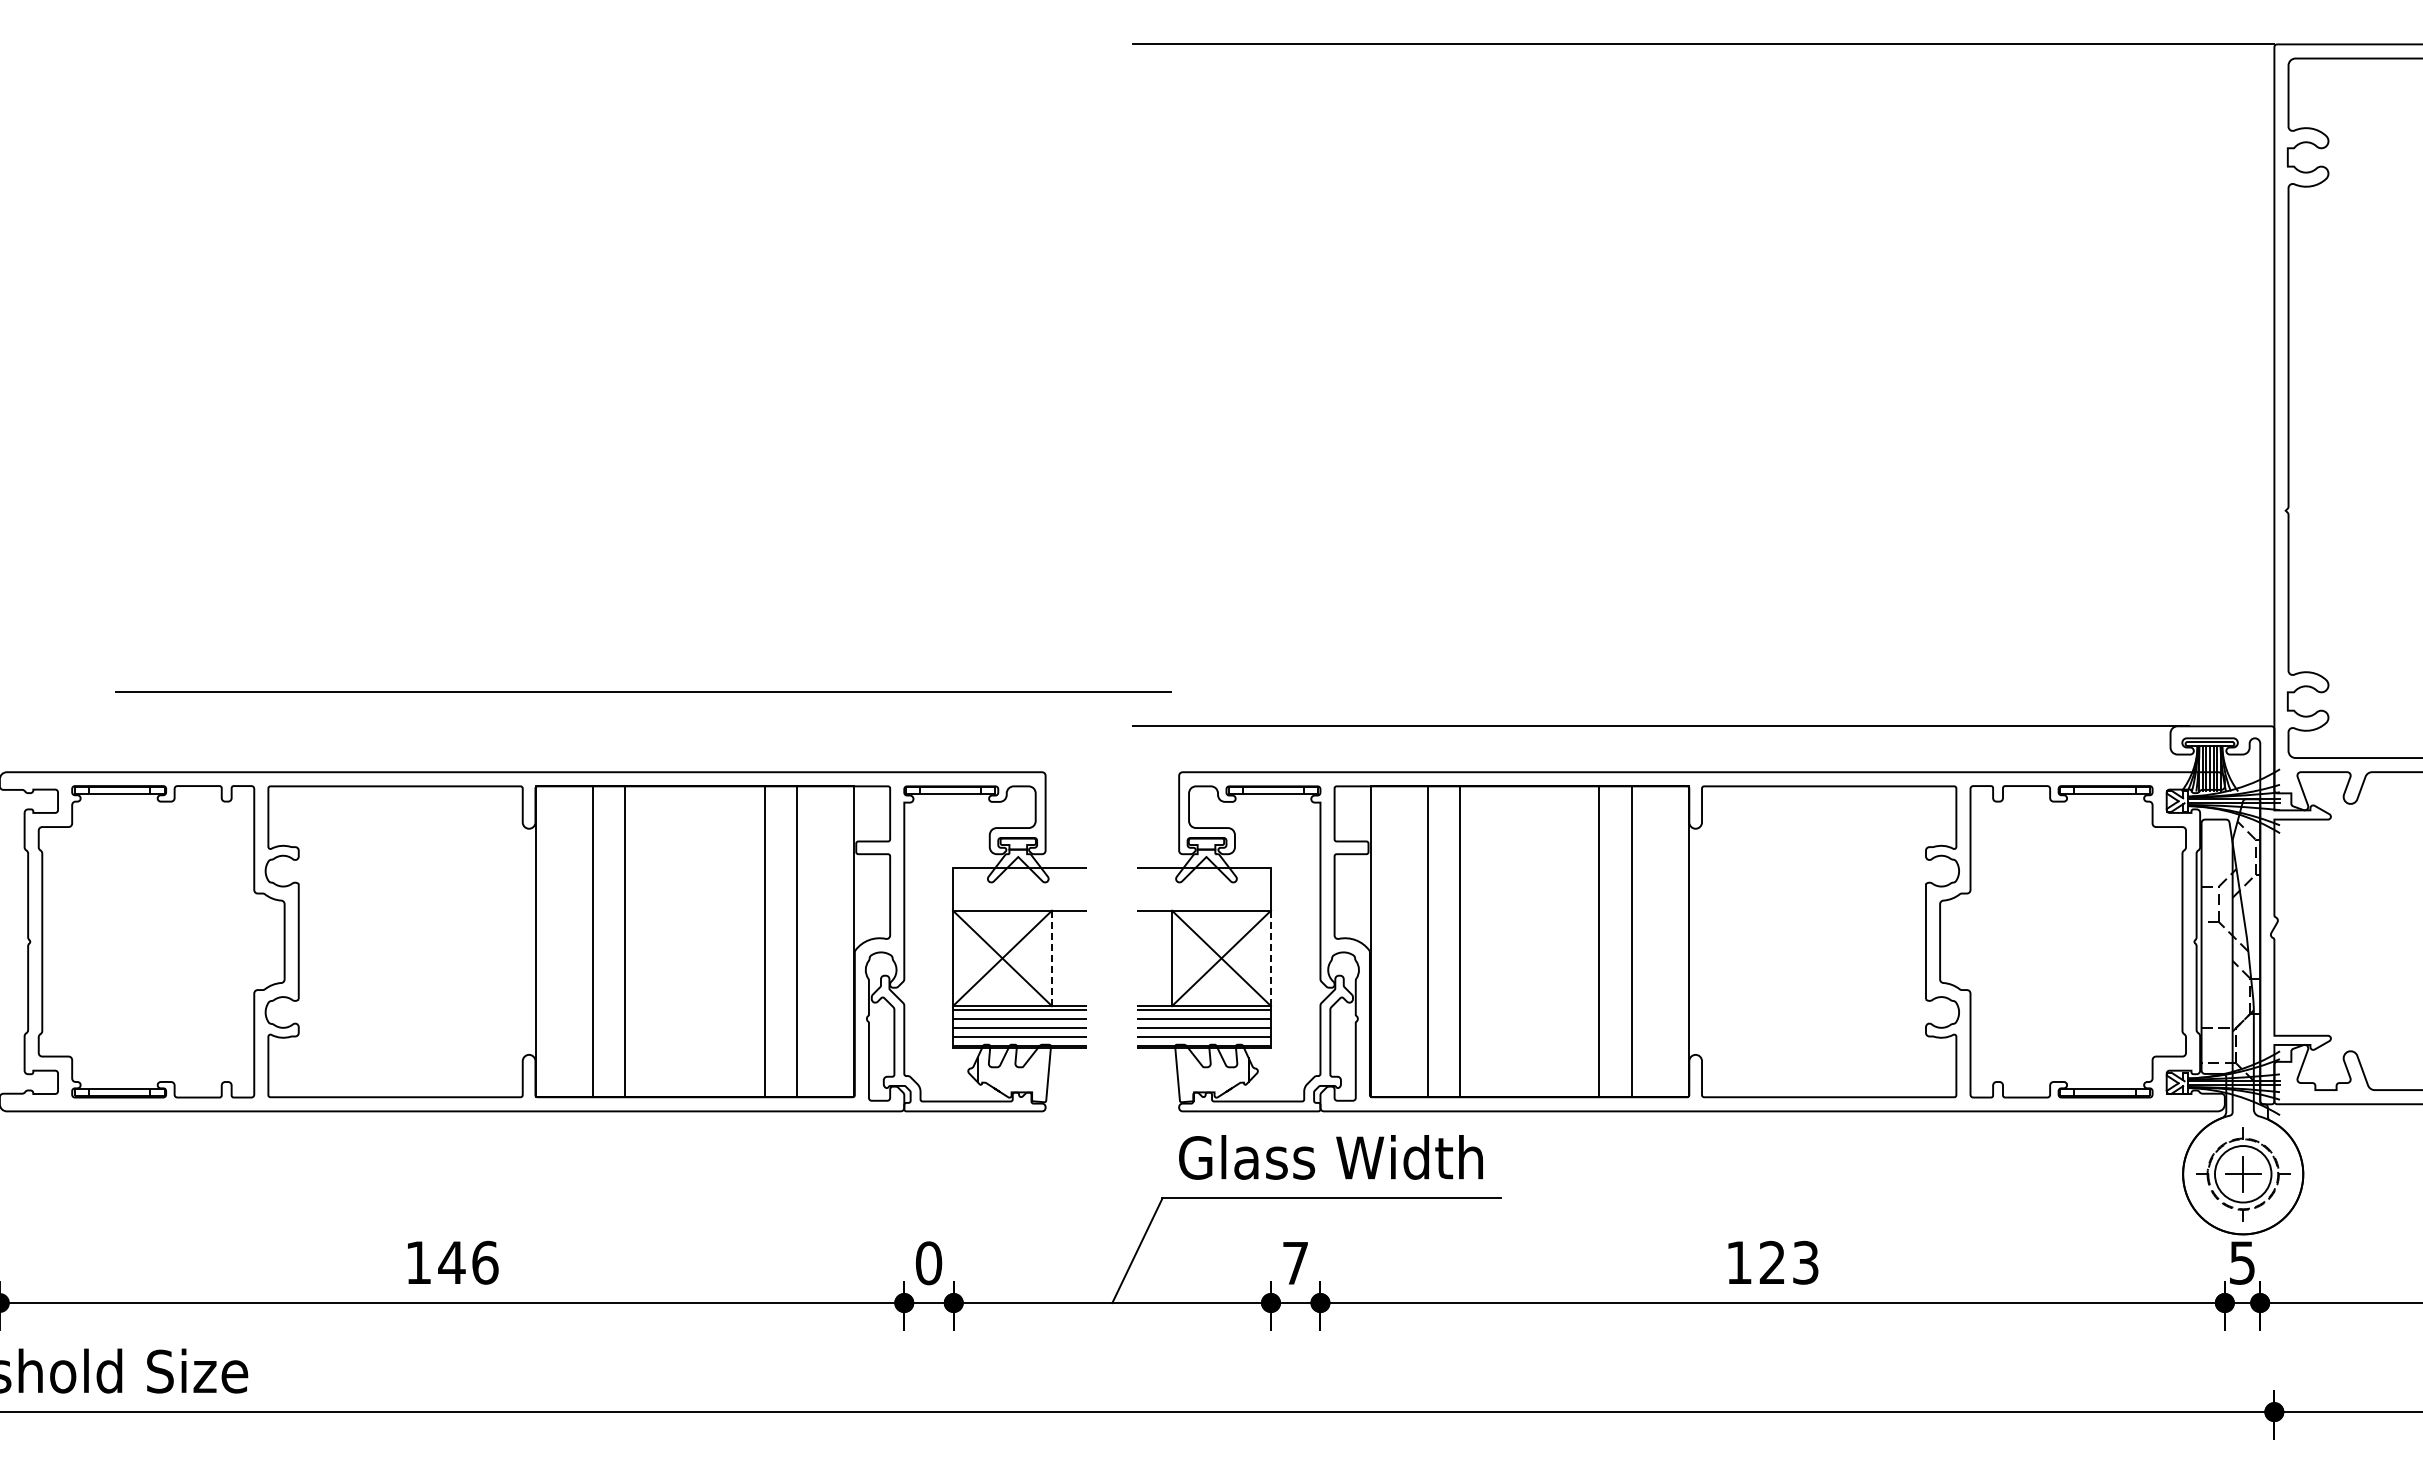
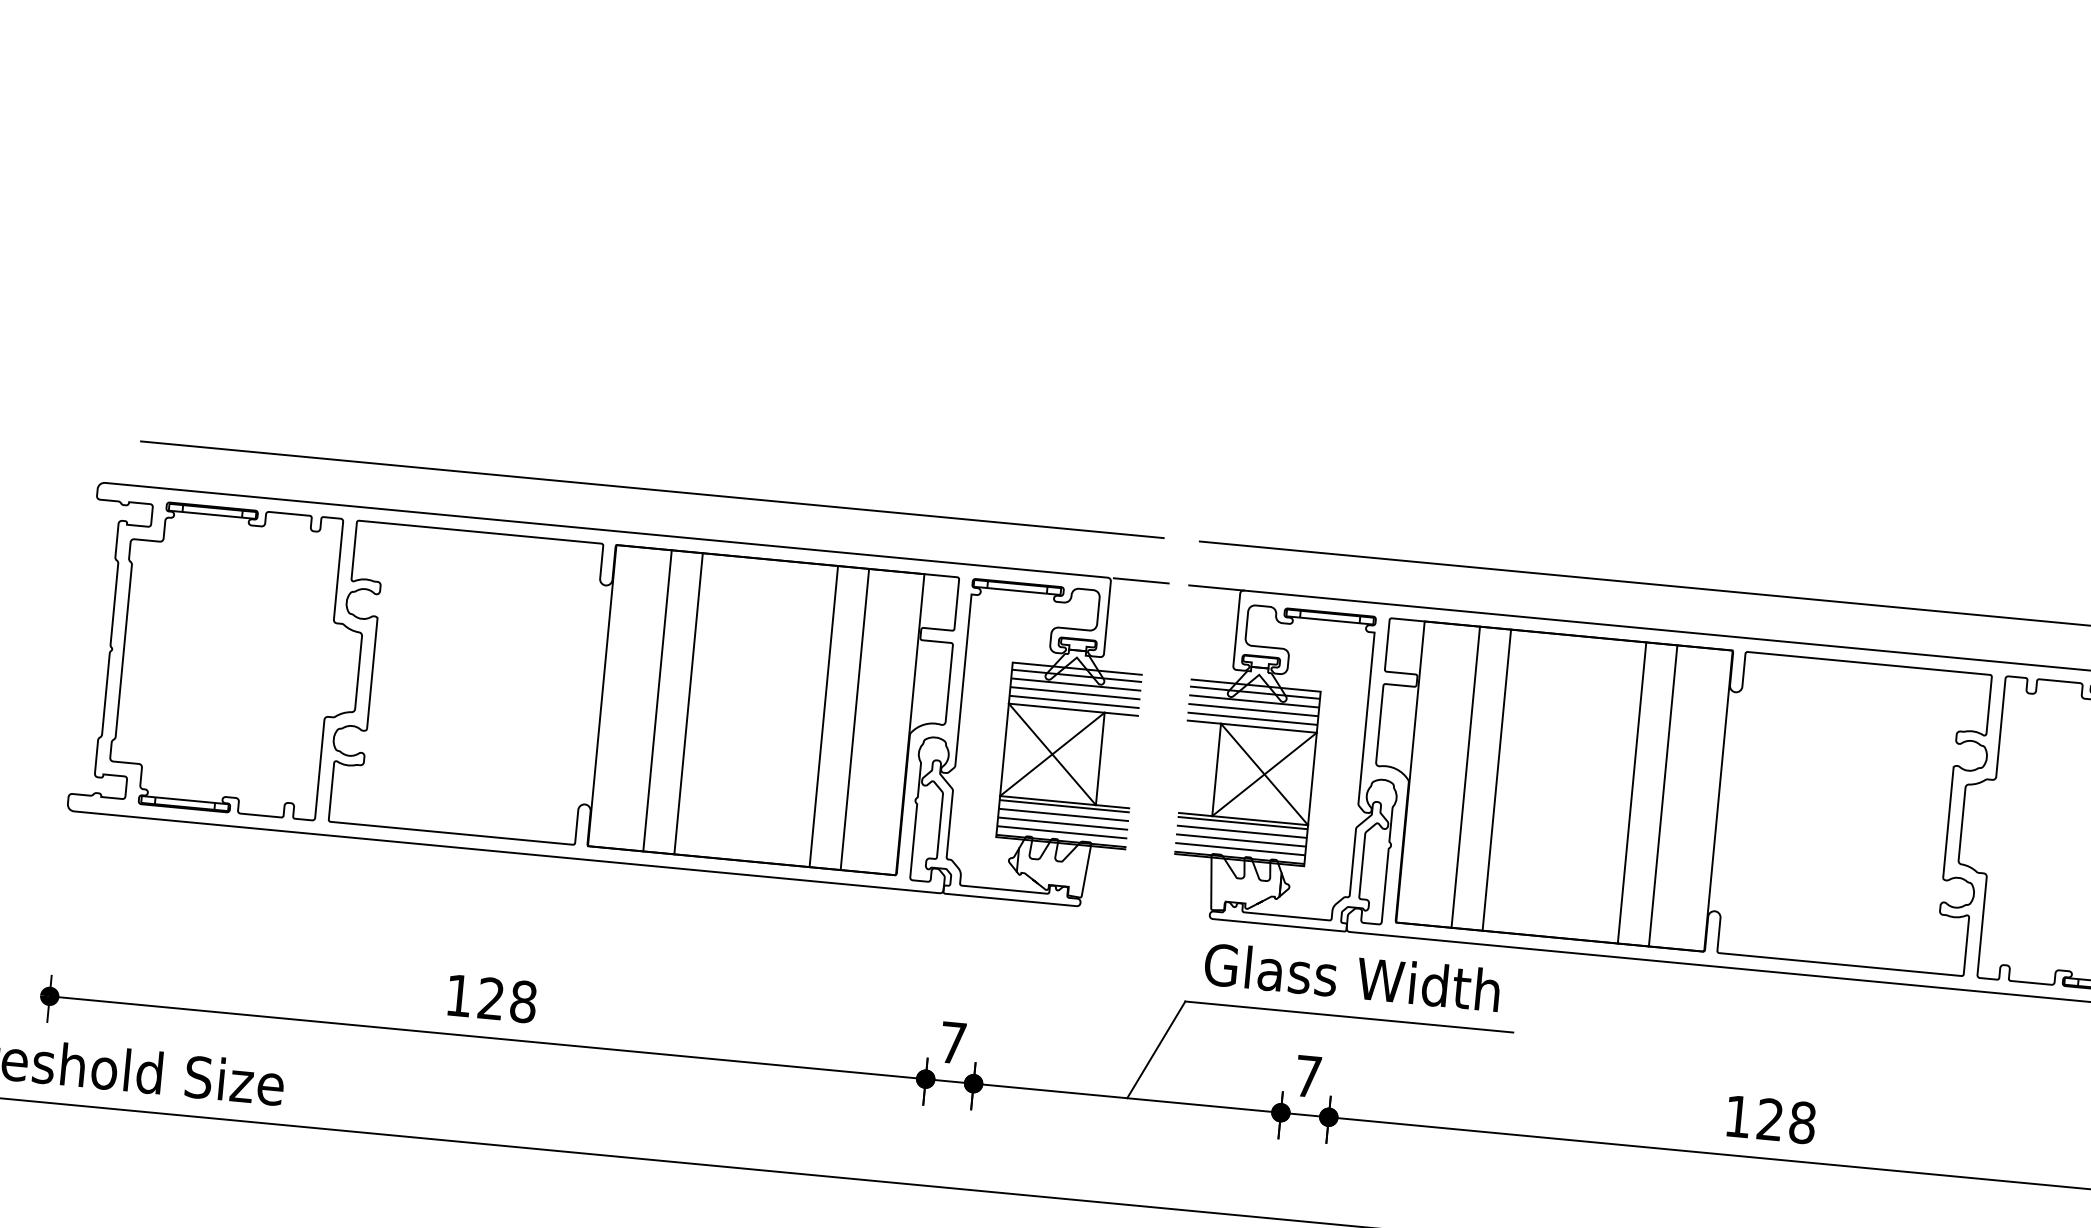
line: (643, 691) -> (652, 488), moved
line: (1076, 772) -> (1141, 581), added
line: (1154, 772) -> (1216, 588), added
hatch: (1020, 888) -> (1076, 688), added
hatch: (1203, 888) -> (1253, 705), added
line: (1051, 958) -> (1099, 758), dashed -> solid
line: (1271, 958) -> (1312, 779), dashed -> solid
text: (468, 1262) -> (507, 1000), 146 -> 128
text: (1805, 1262) -> (1802, 1122), 123 -> 128
text: (928, 1263) -> (952, 1043), 0 -> 7

